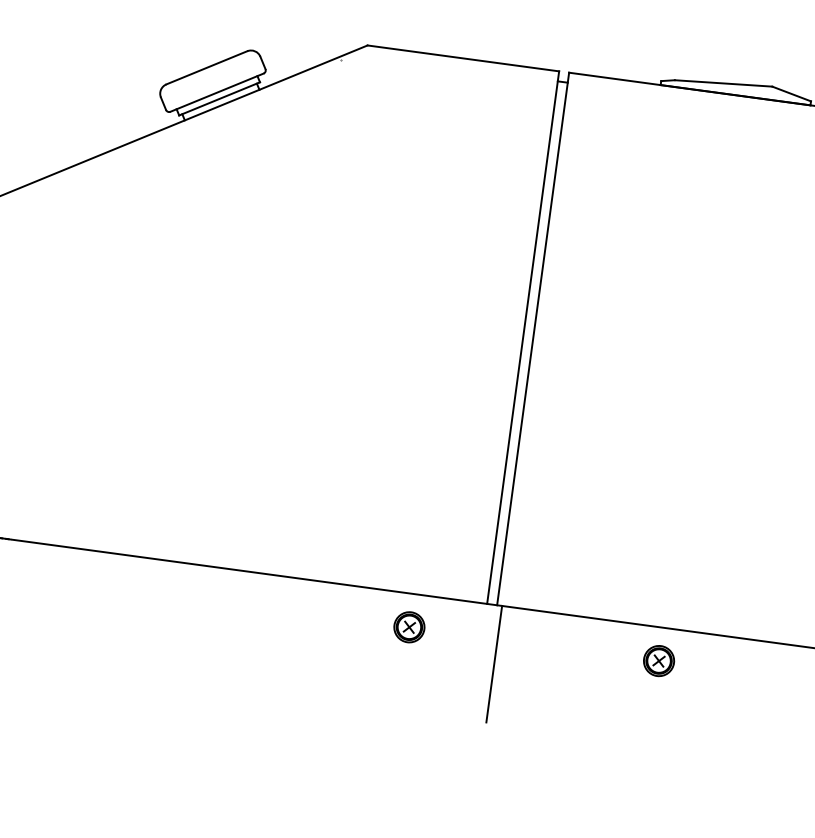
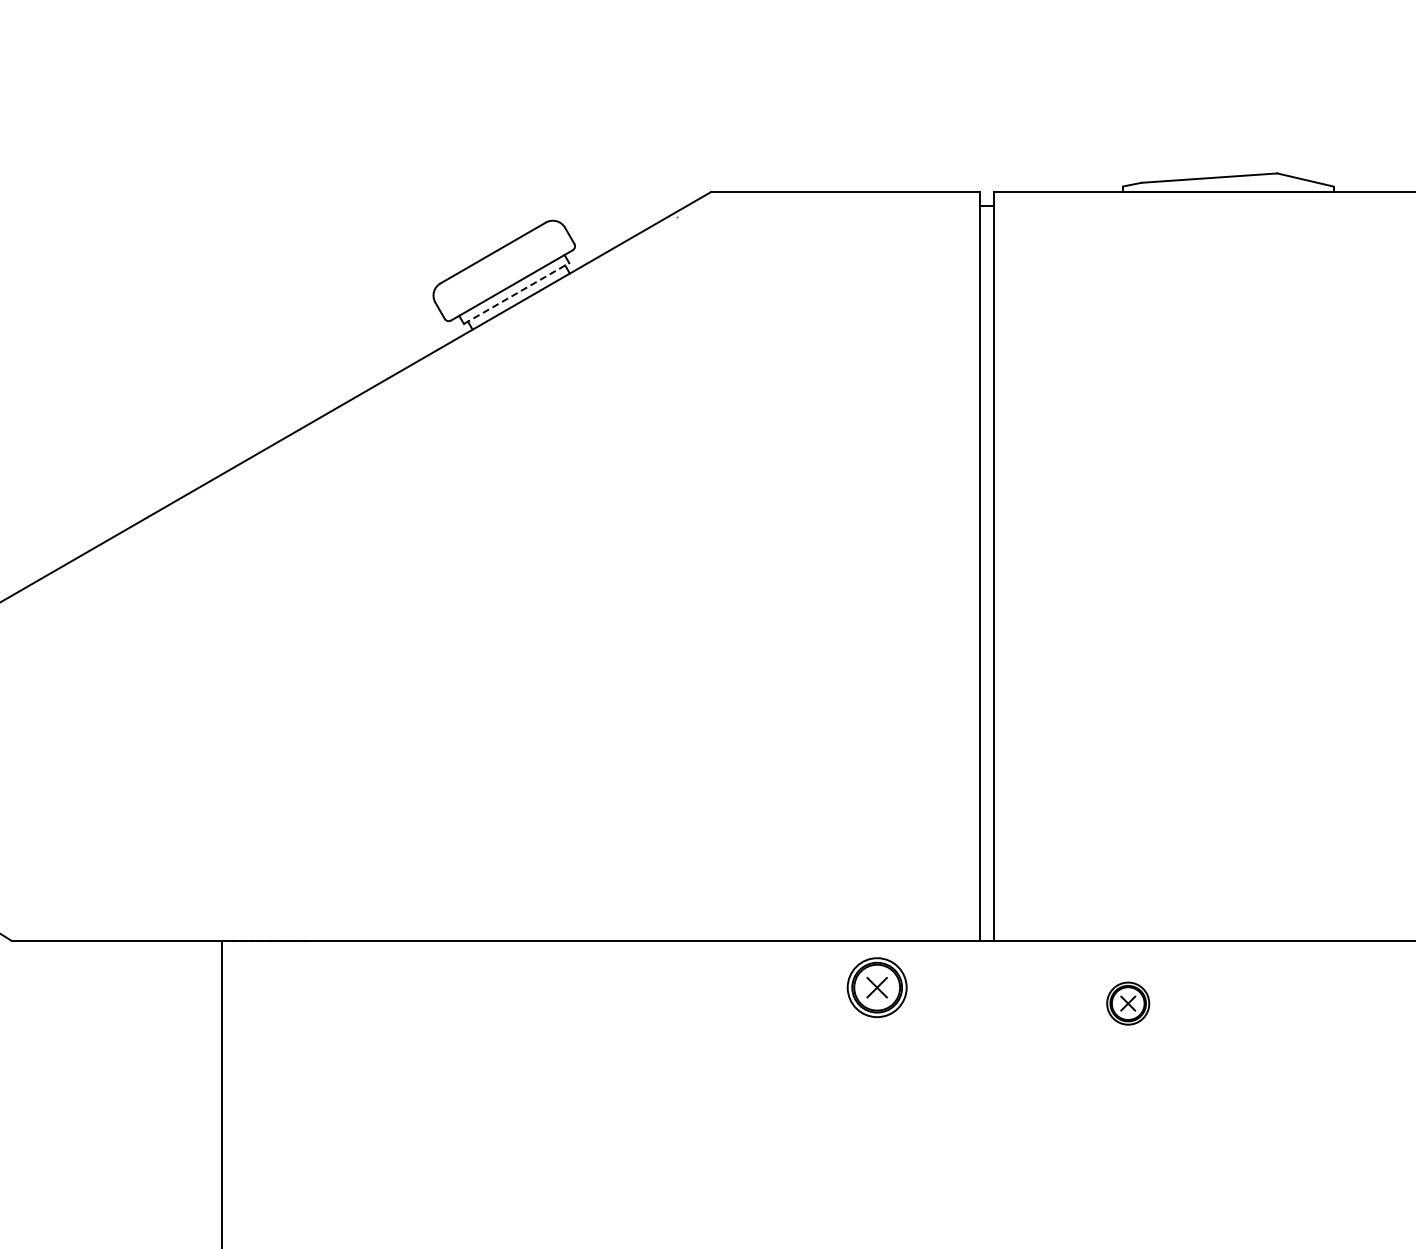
line: (219, 98) -> (516, 293), solid -> dashed
part: (409, 627) -> (877, 987), size x1.4
part: (659, 661) -> (1128, 1003), moved
line: (494, 664) -> (1001, 1022), removed

